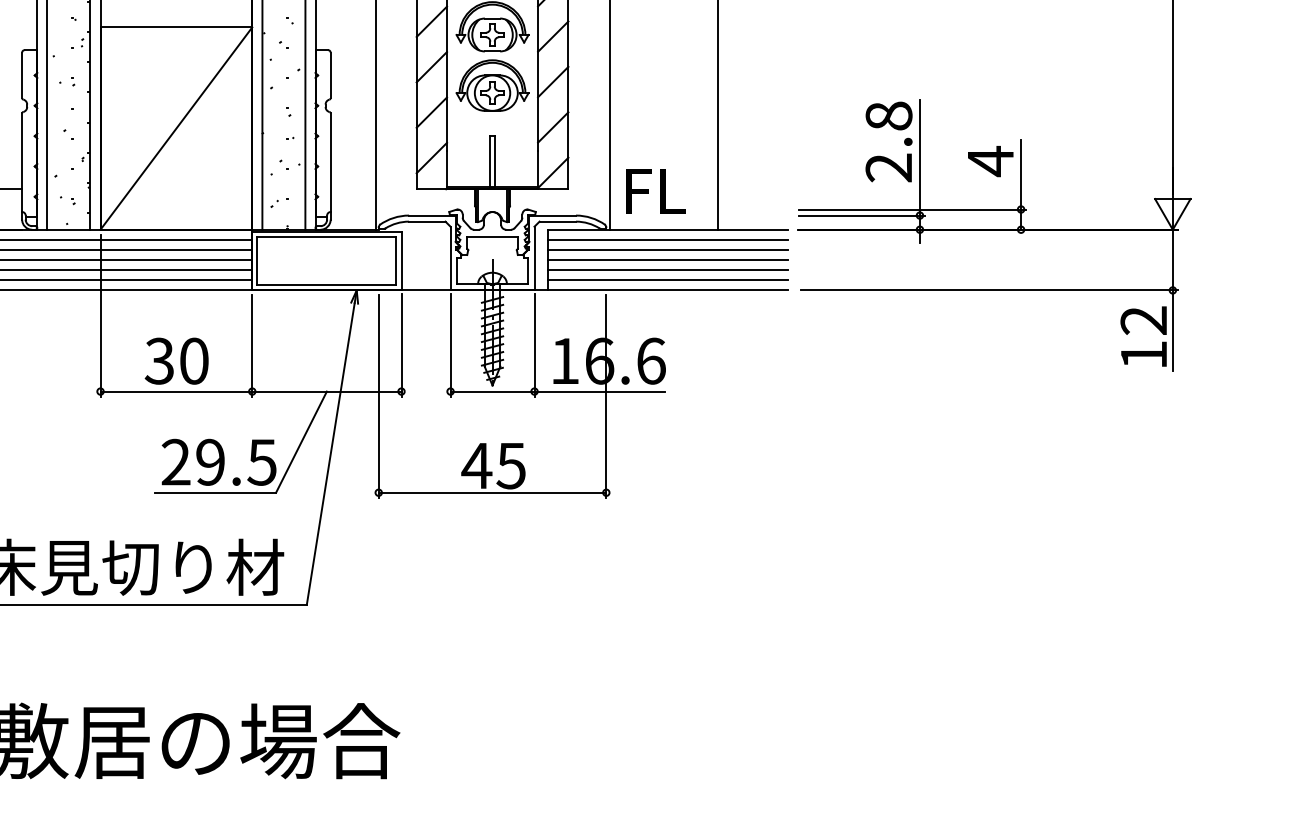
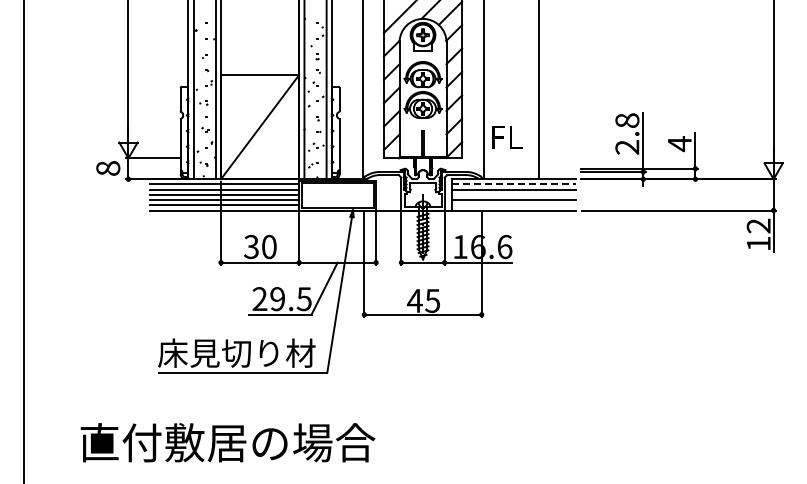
text: (656, 191) -> (507, 137), moved
line: (668, 239) -> (513, 184), solid -> dashed
line: (668, 259) -> (513, 194), removed
line: (668, 280) -> (513, 205), removed

